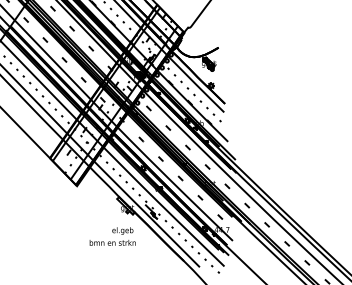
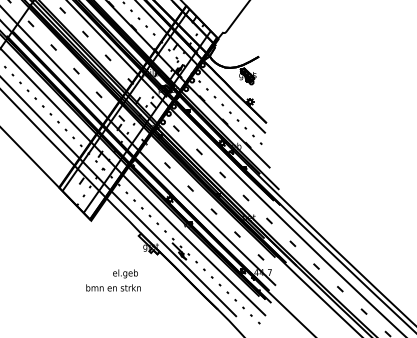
text: (112, 236) -> (113, 280), moved

